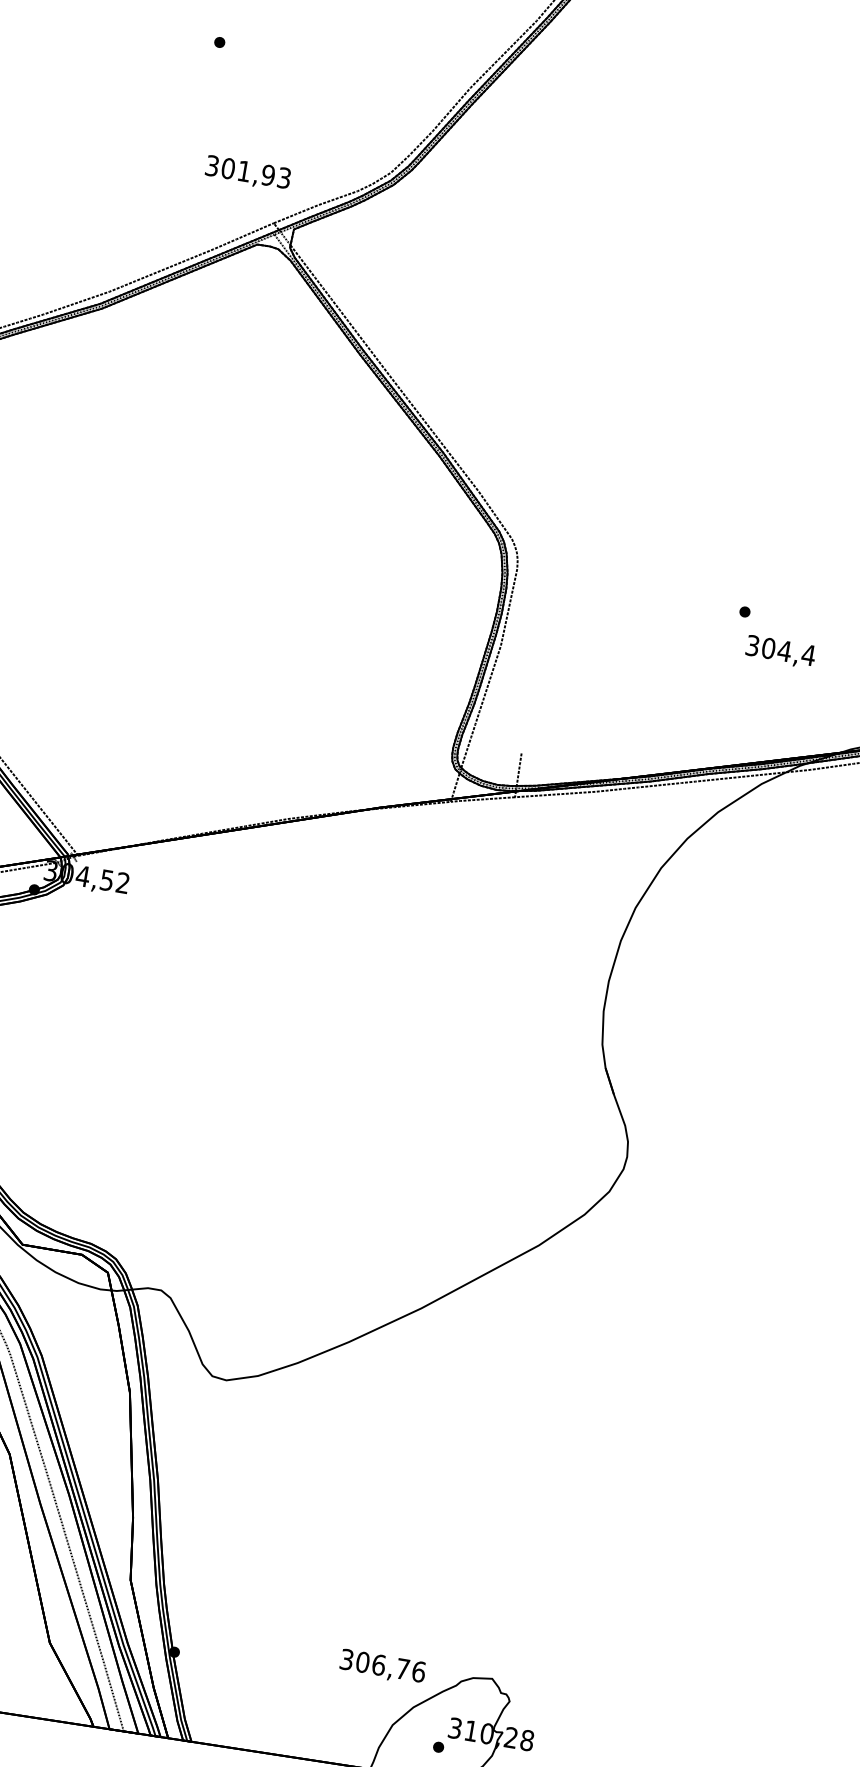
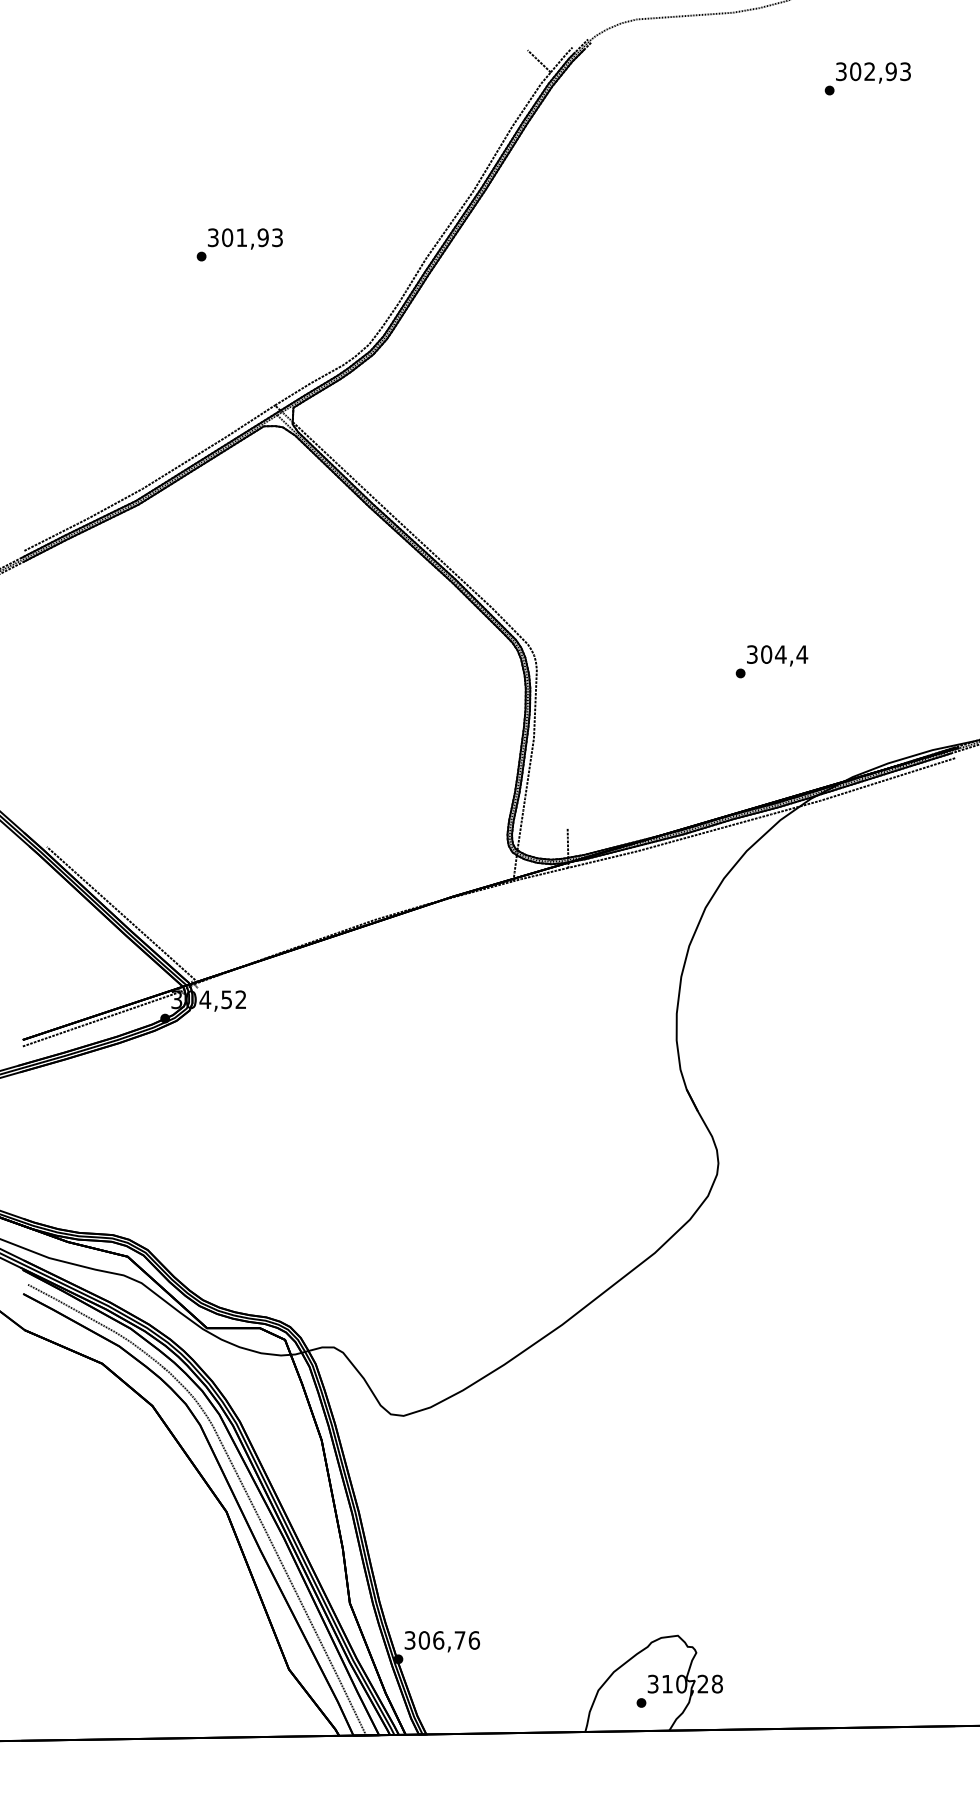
text: (248, 172) -> (245, 238), moved
text: (780, 651) -> (777, 655), moved
text: (381, 1666) -> (441, 1641), moved

